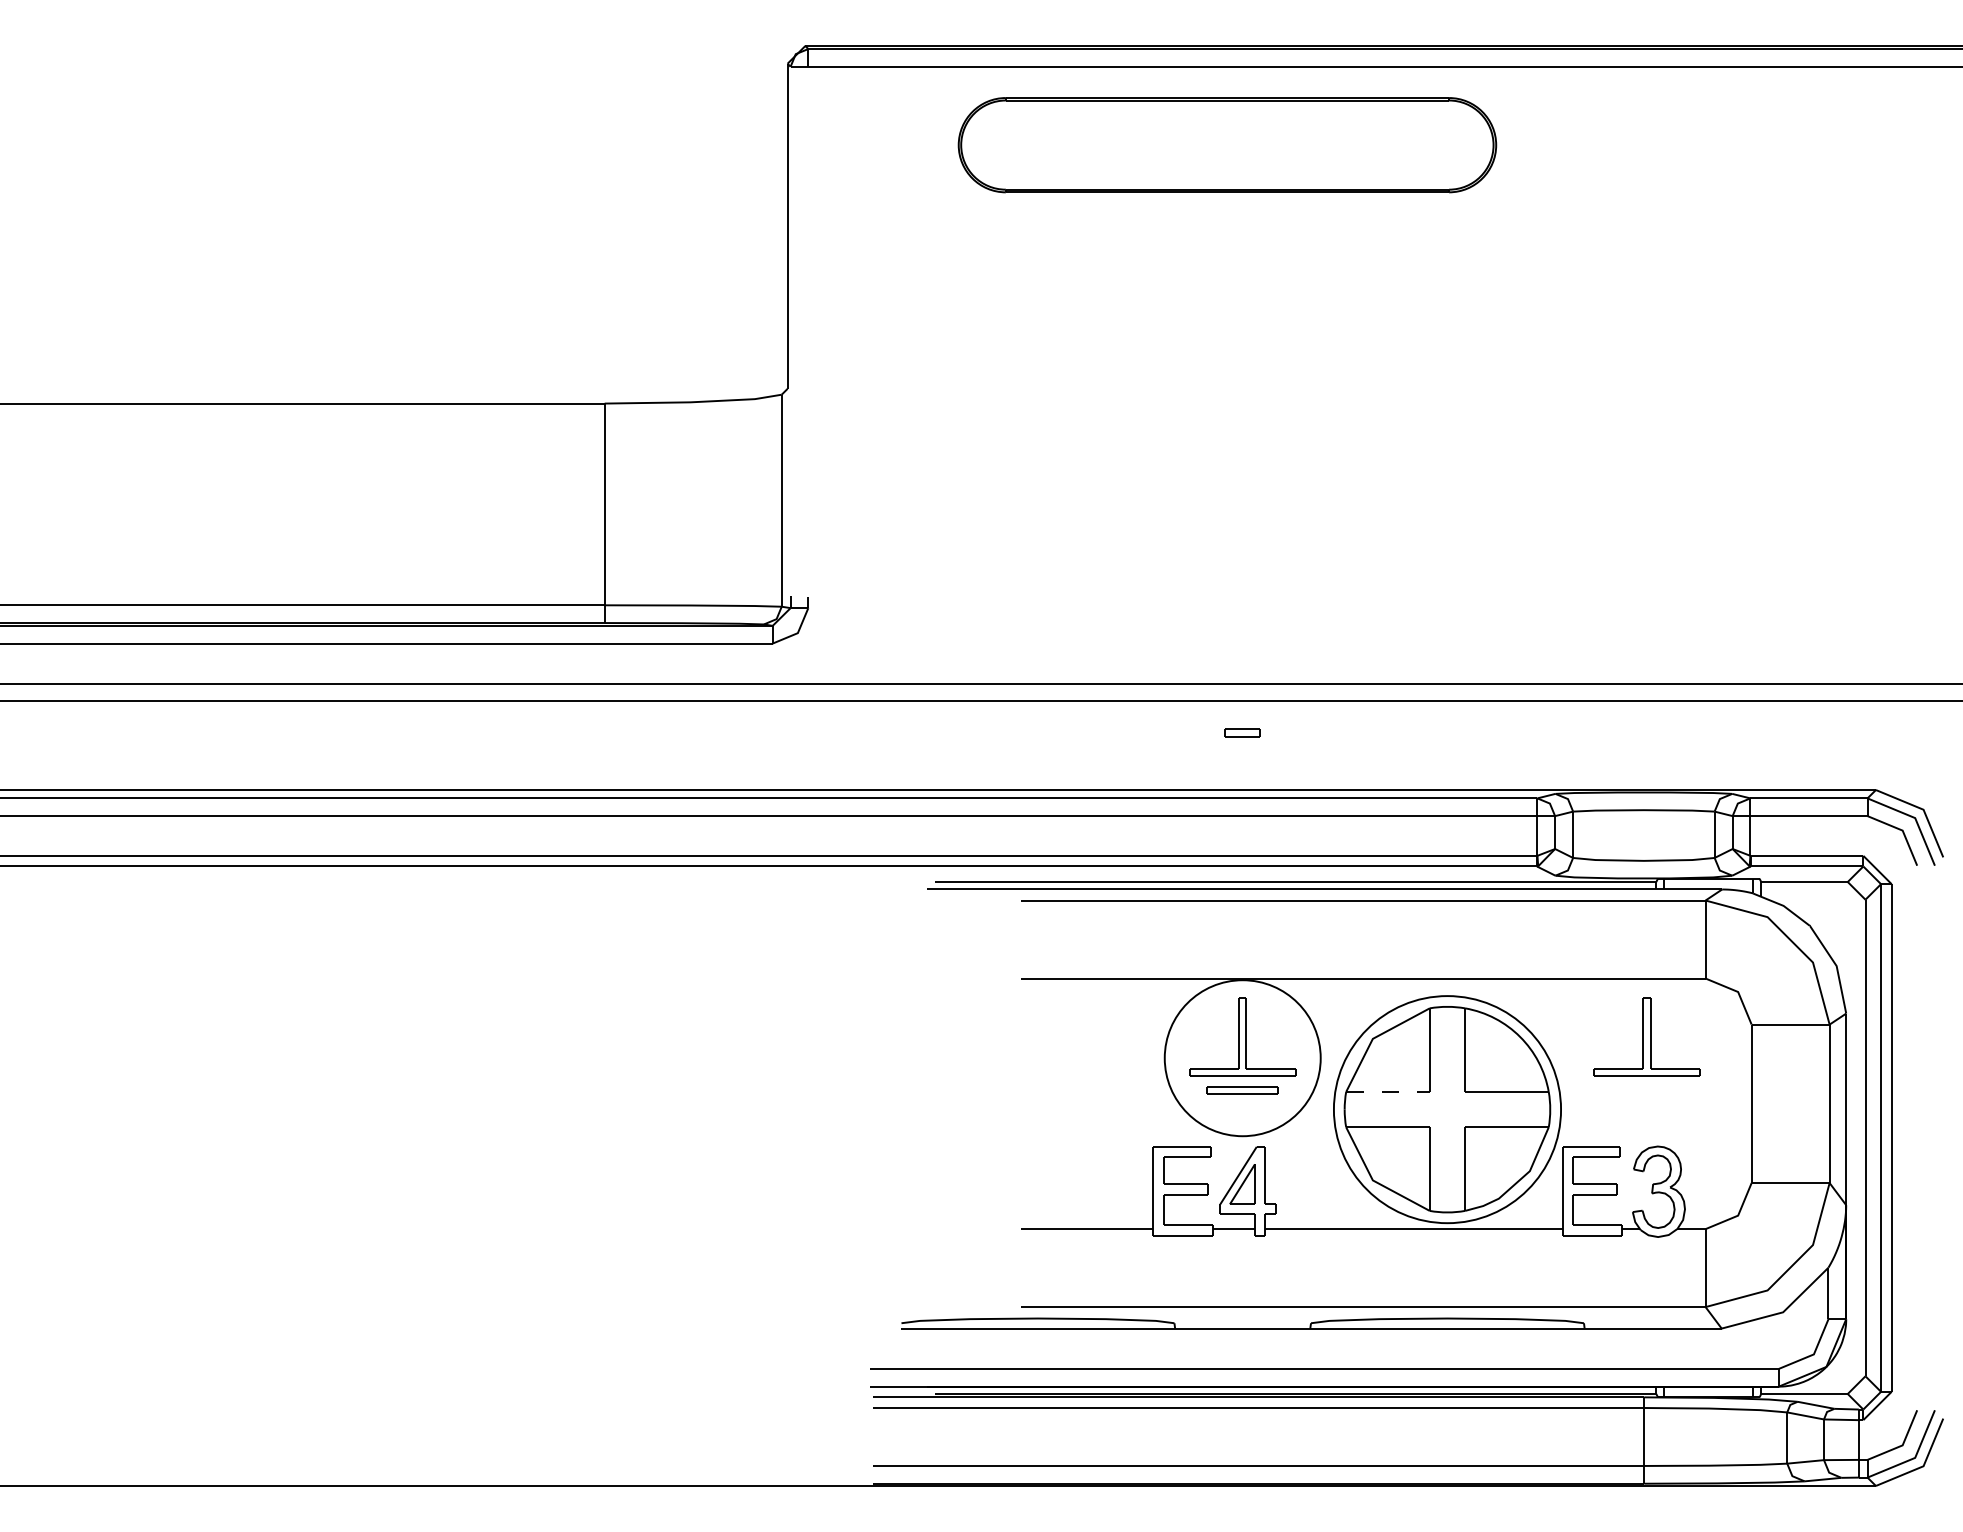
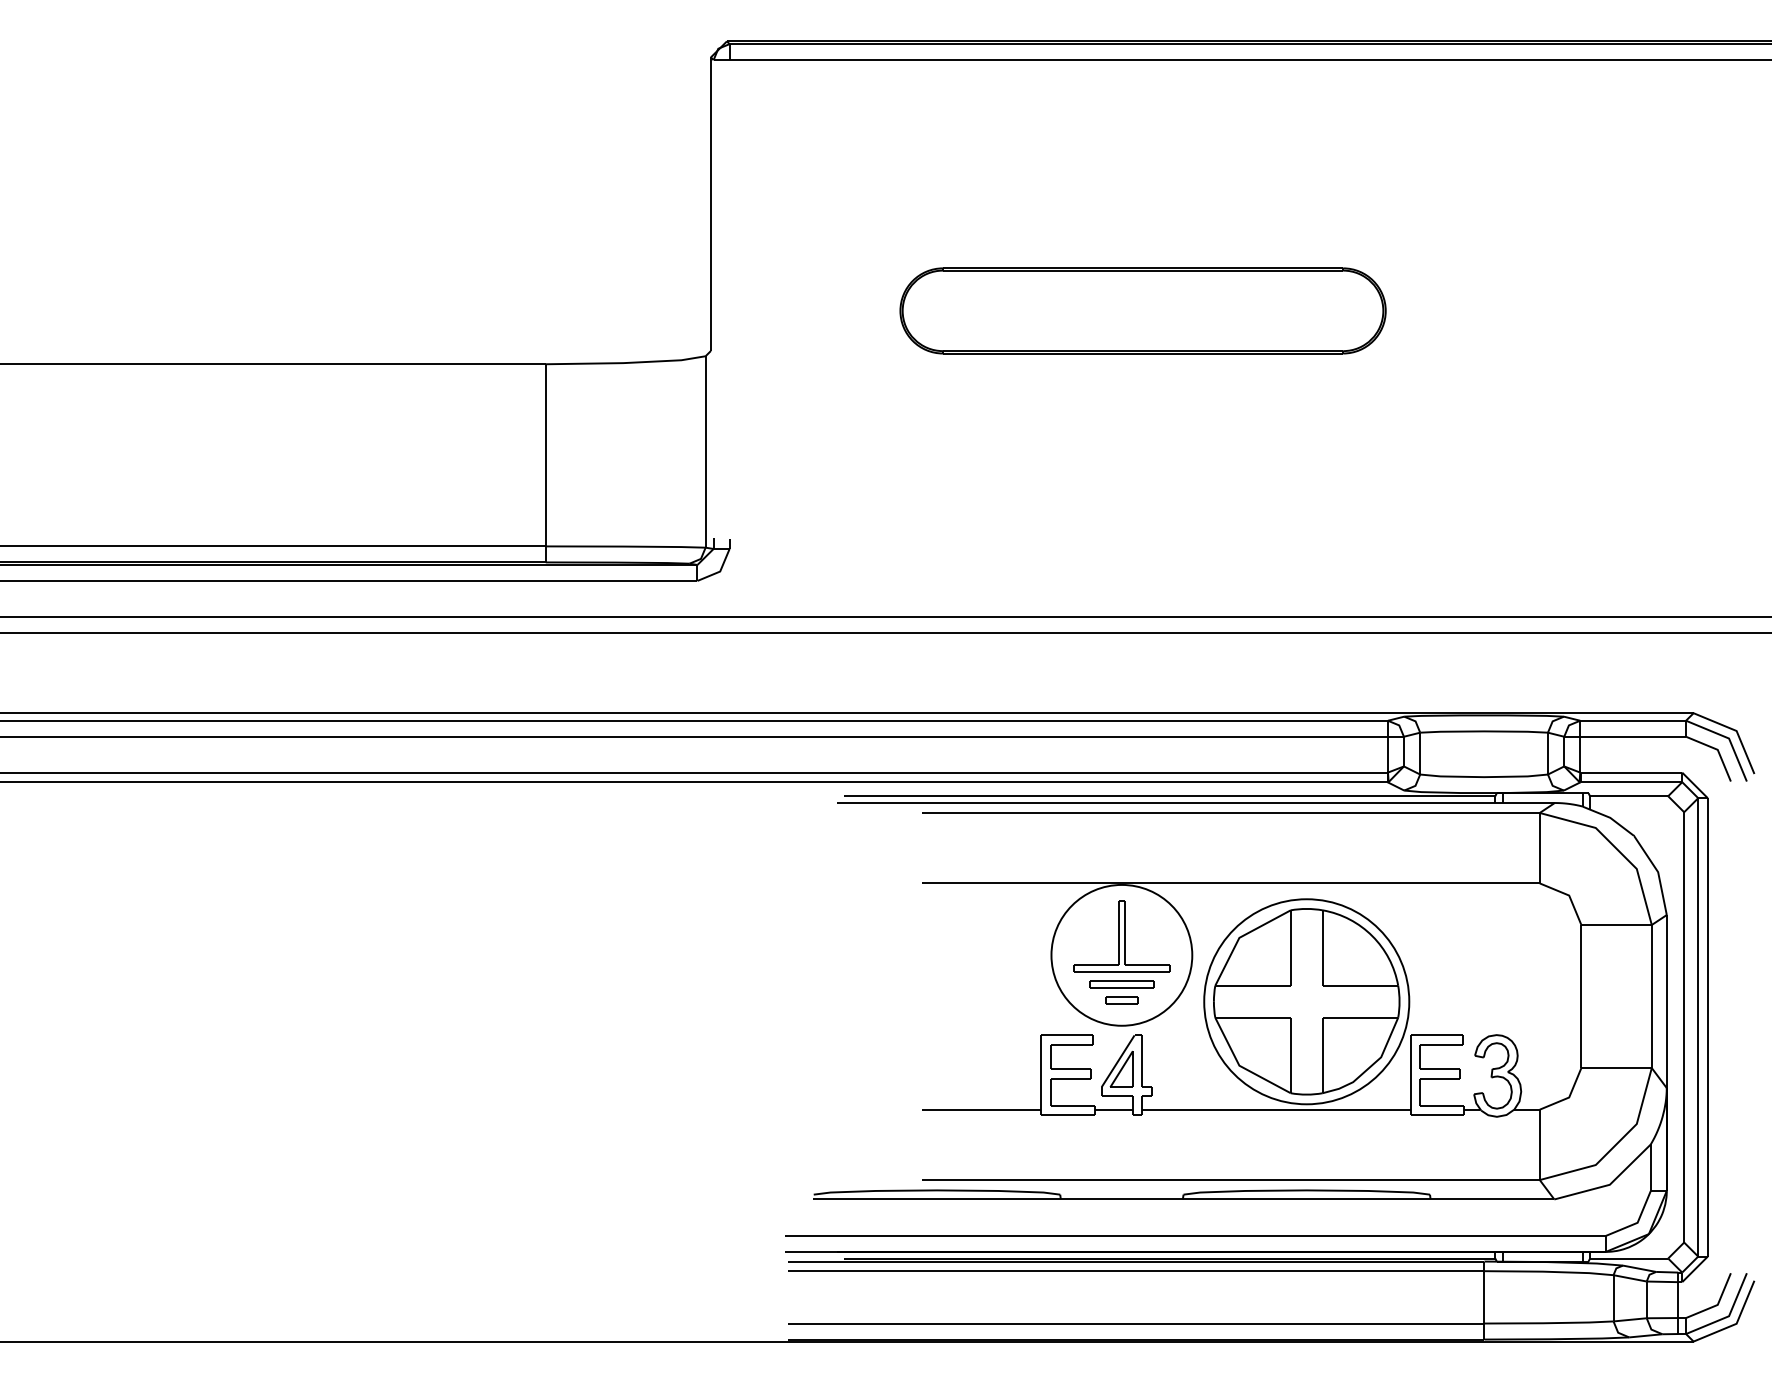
part: (1226, 144) -> (1142, 310), moved
part: (1242, 732) -> (1121, 1000), moved
part: (1646, 1037) -> (1486, 936), removed
line: (1388, 1091) -> (1253, 985), dashed -> solid

